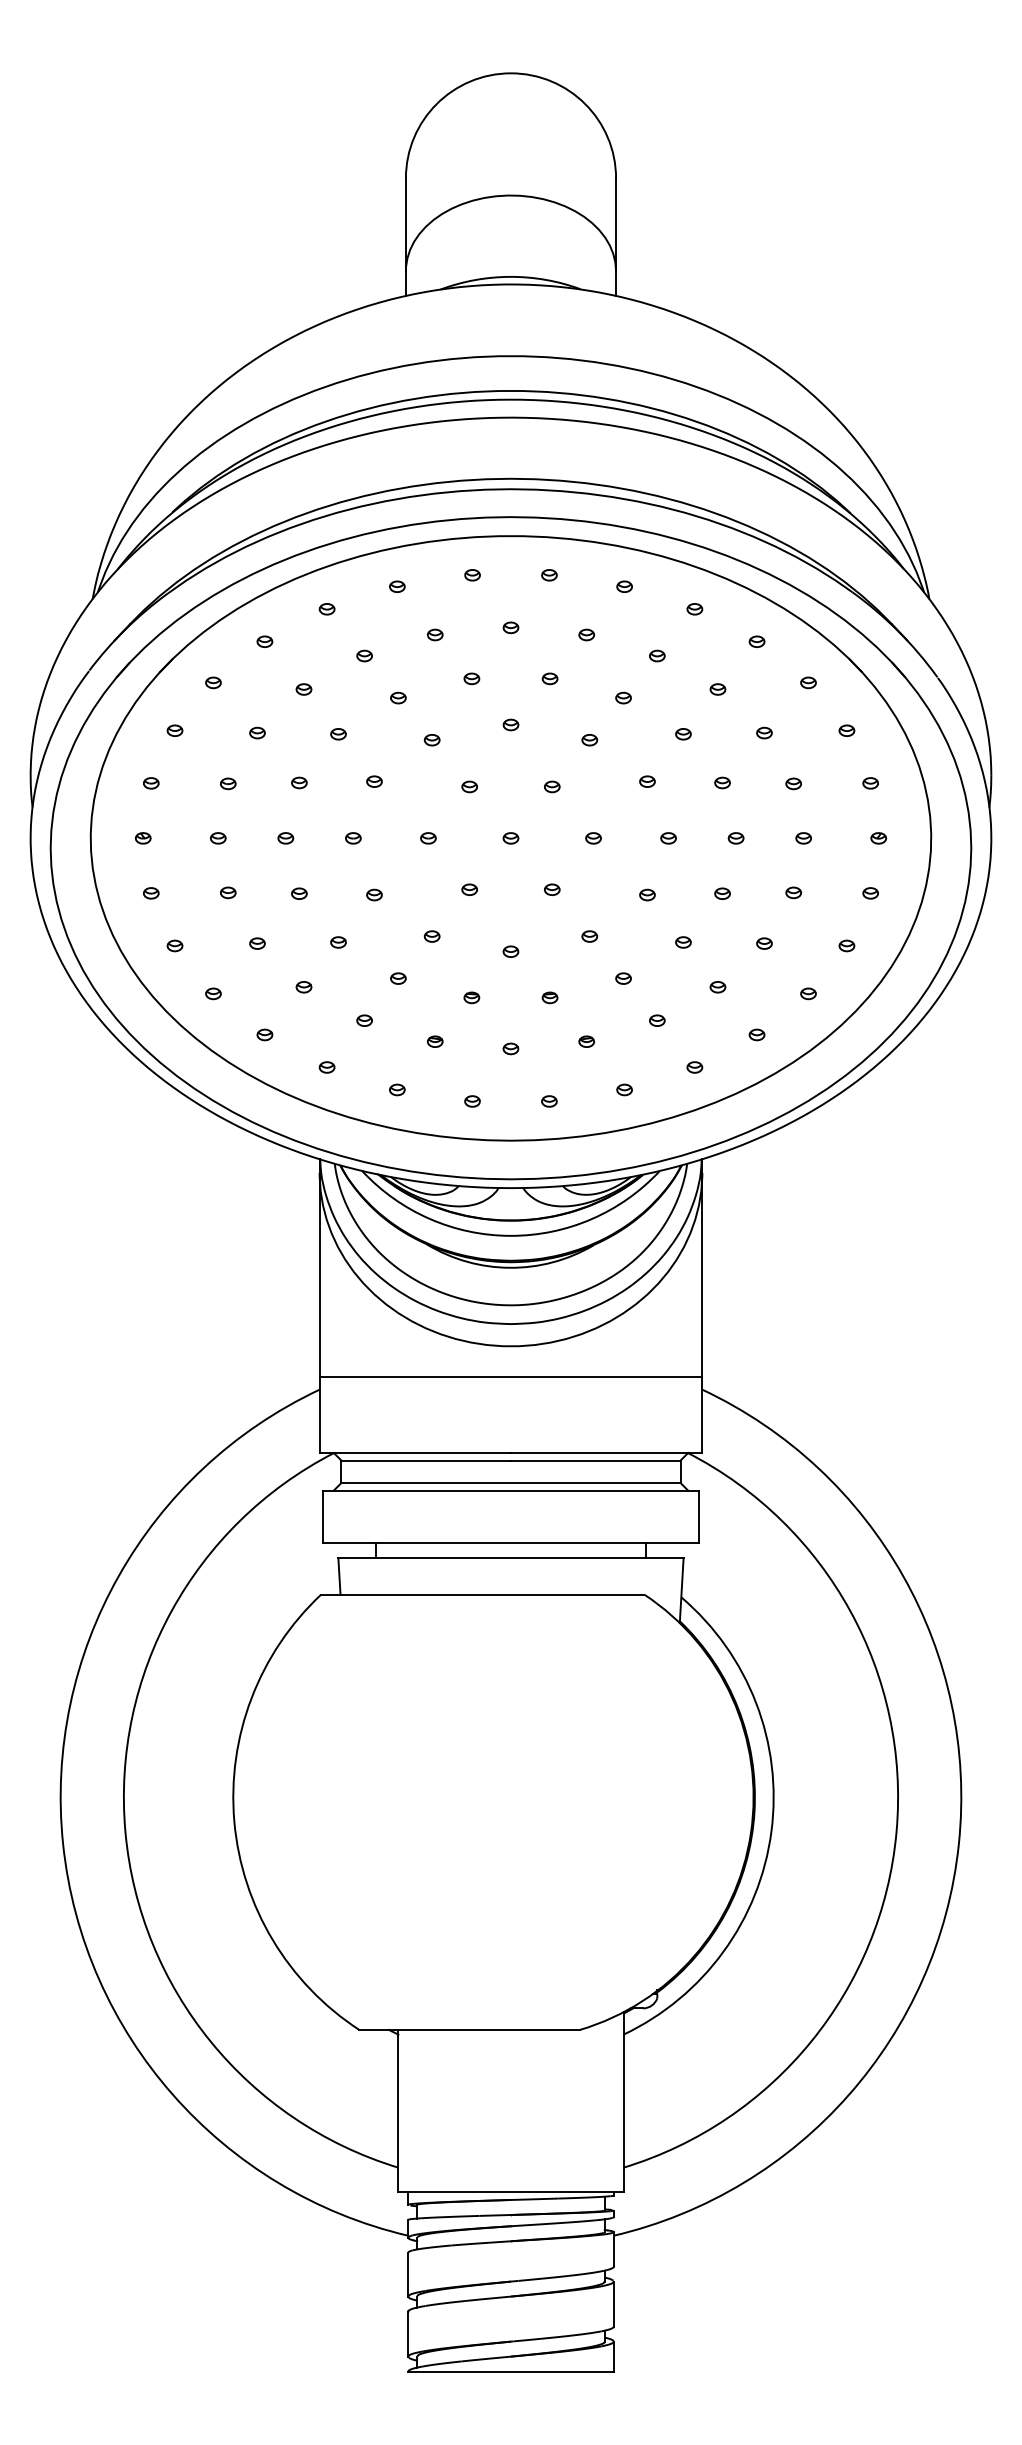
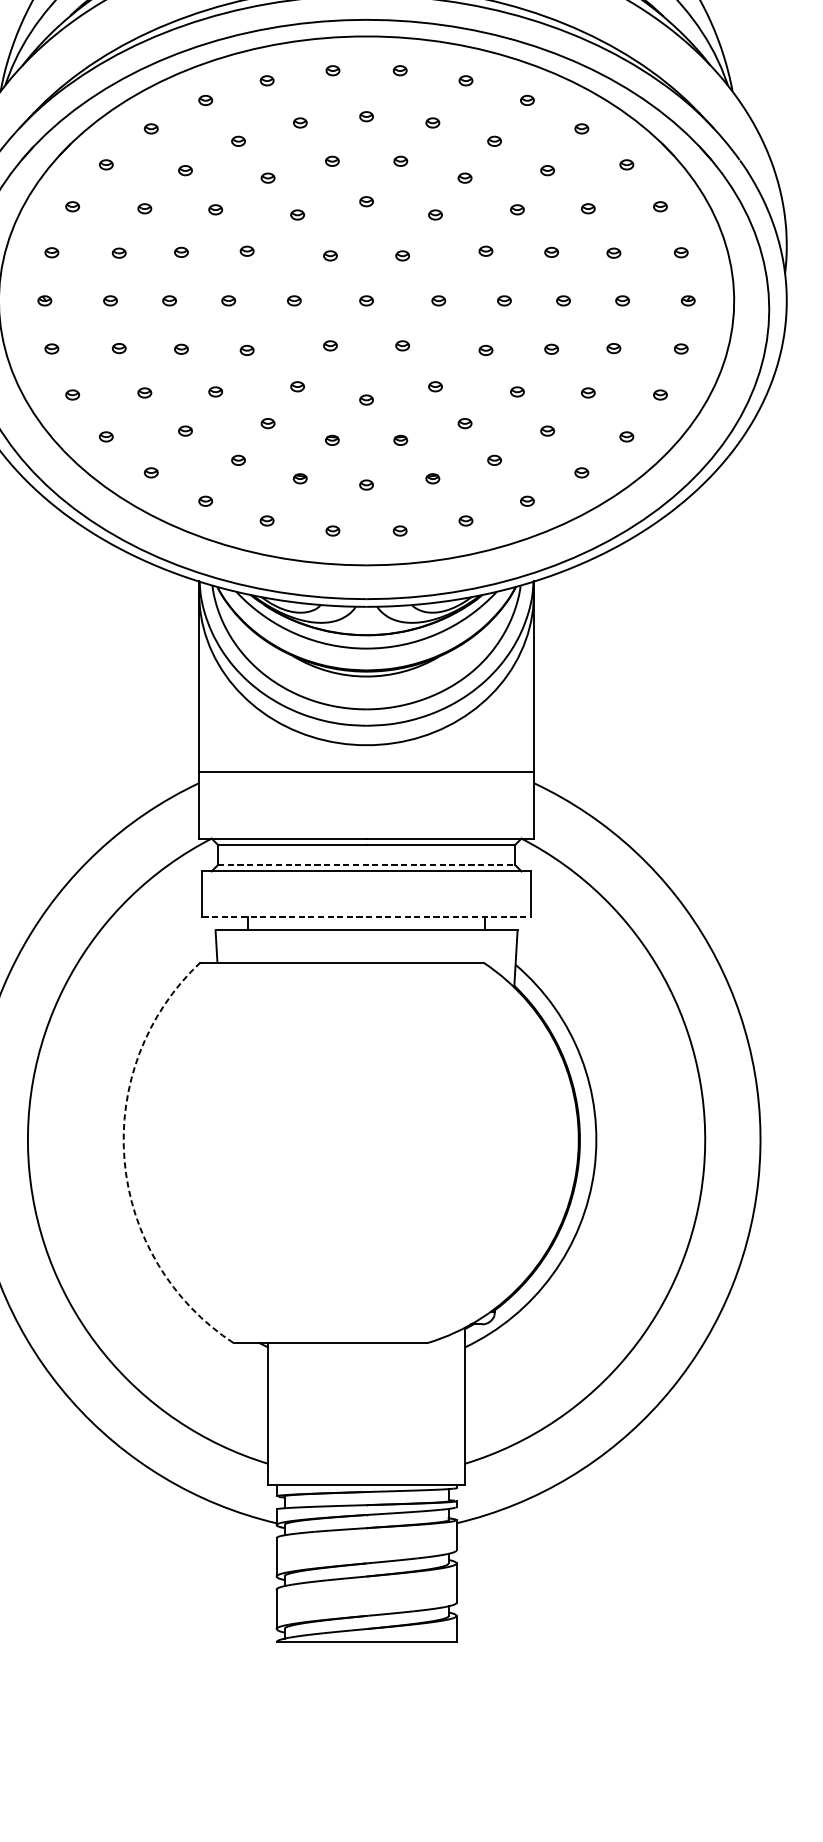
line: (510, 1483) -> (366, 865), solid -> dashed
line: (510, 1543) -> (366, 917), solid -> dashed
arc: (234, 1821) -> (124, 1160), solid -> dashed

